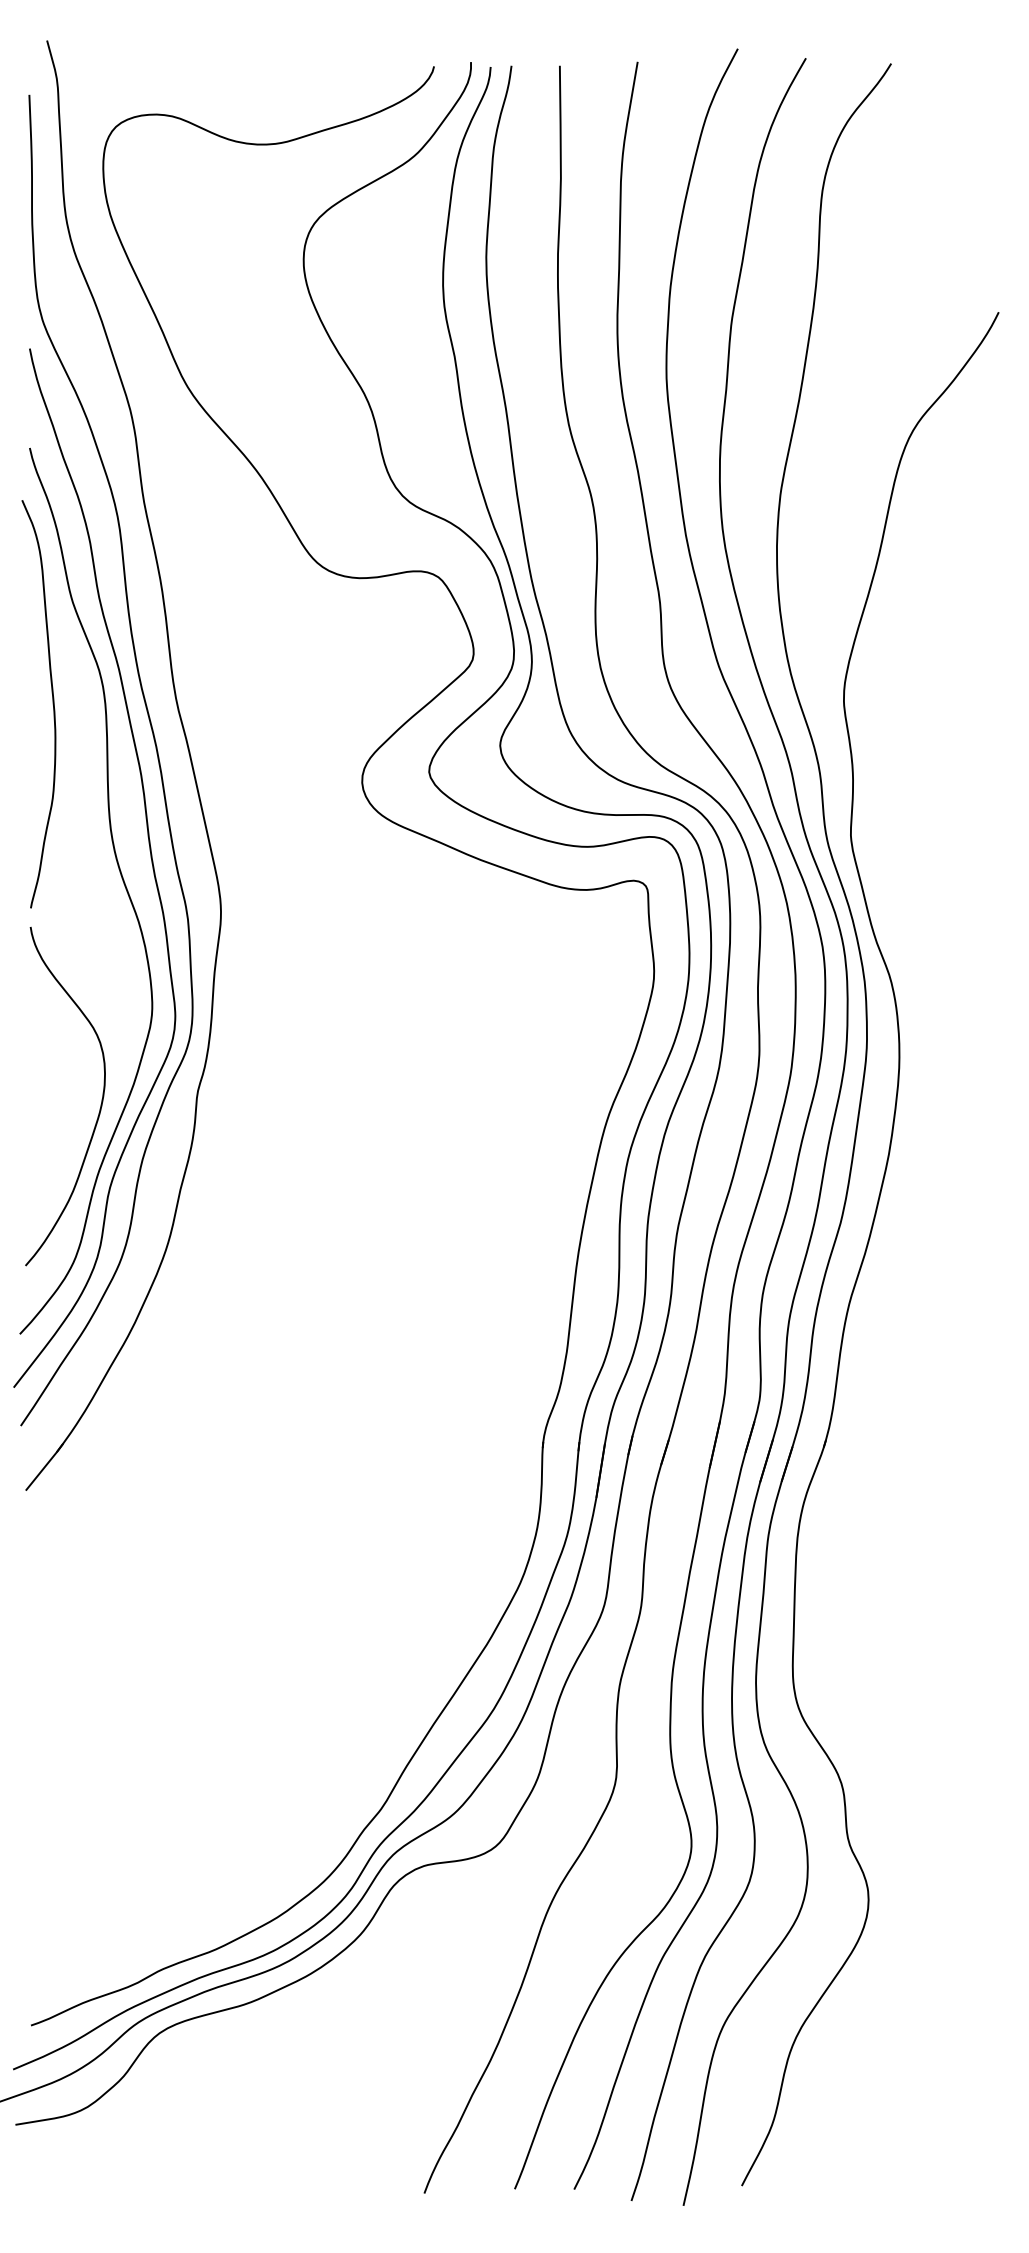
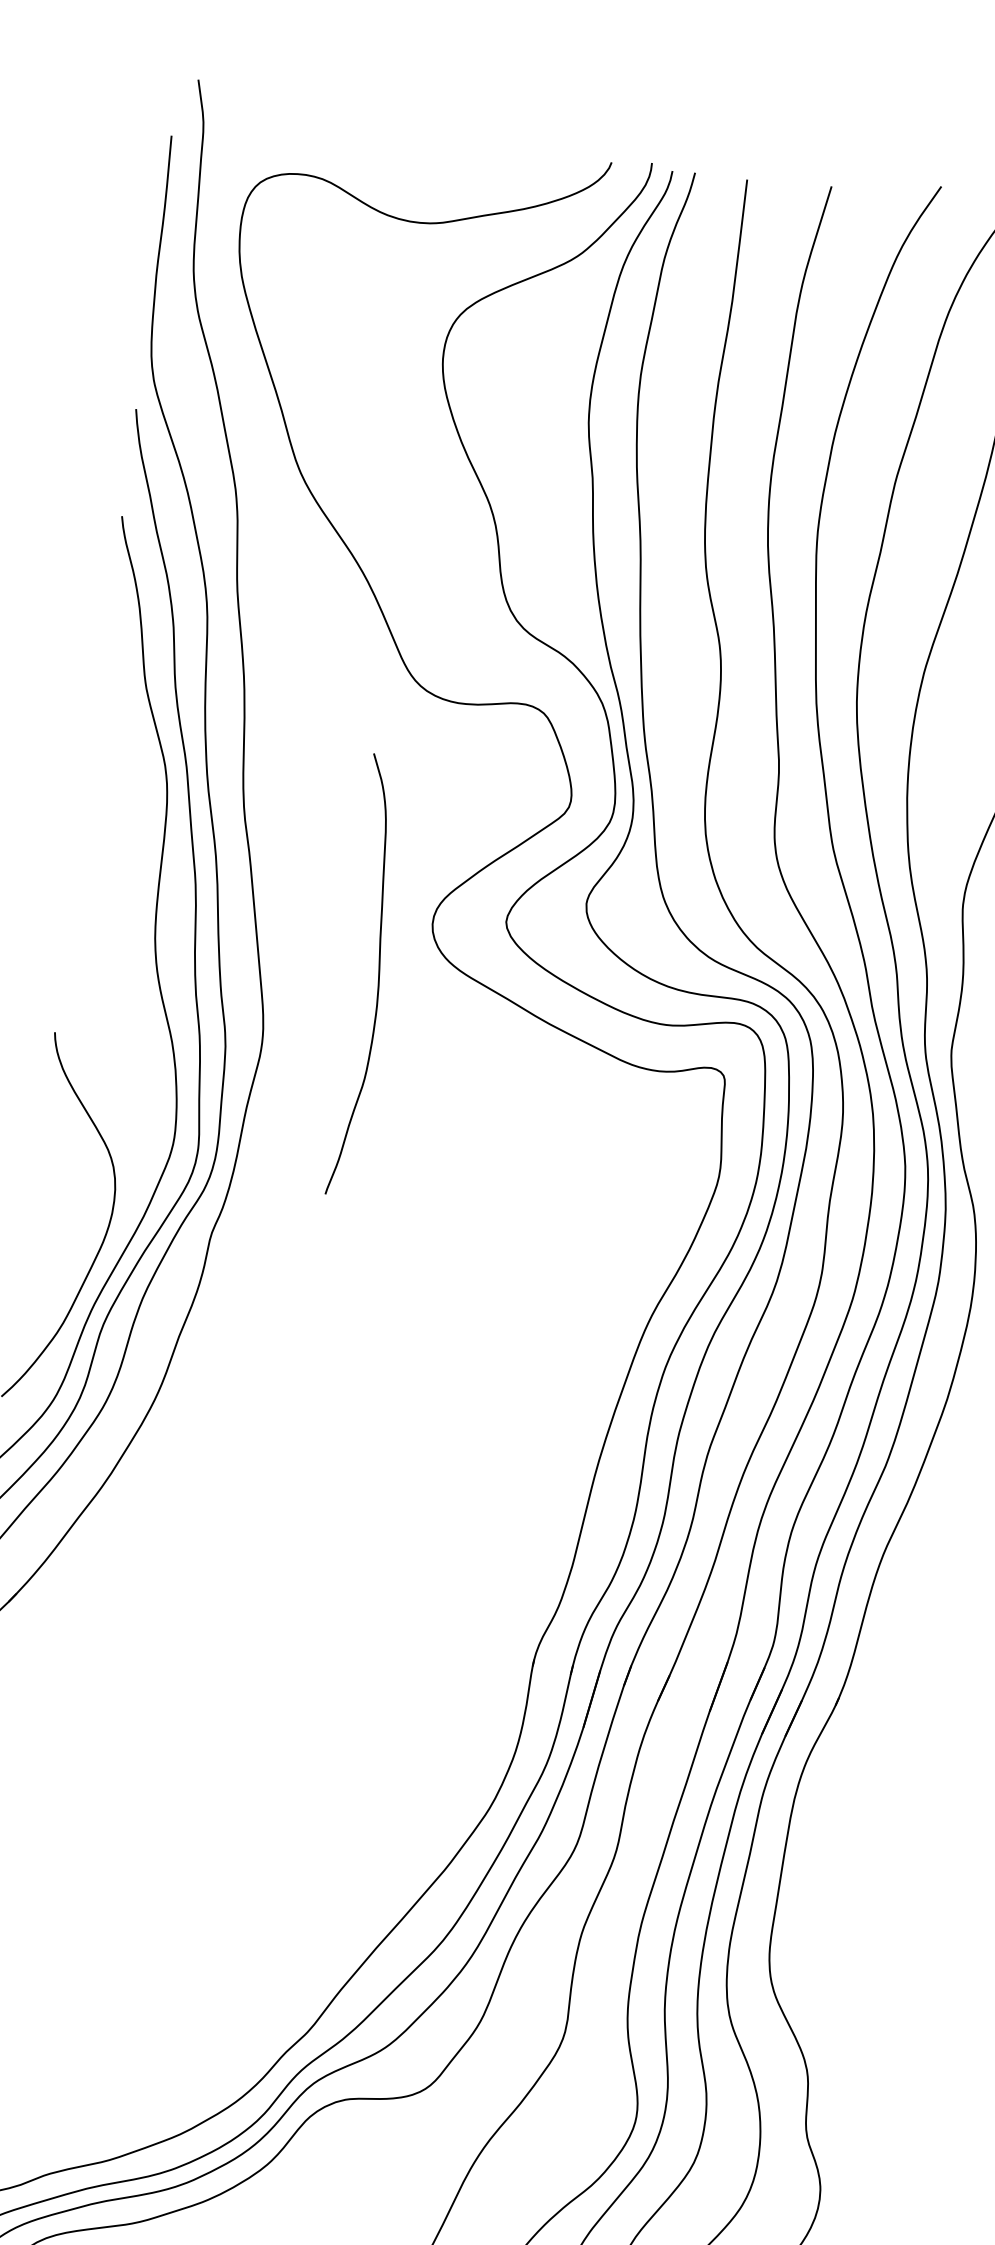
curve: (52, 704) -> (377, 977), moved

